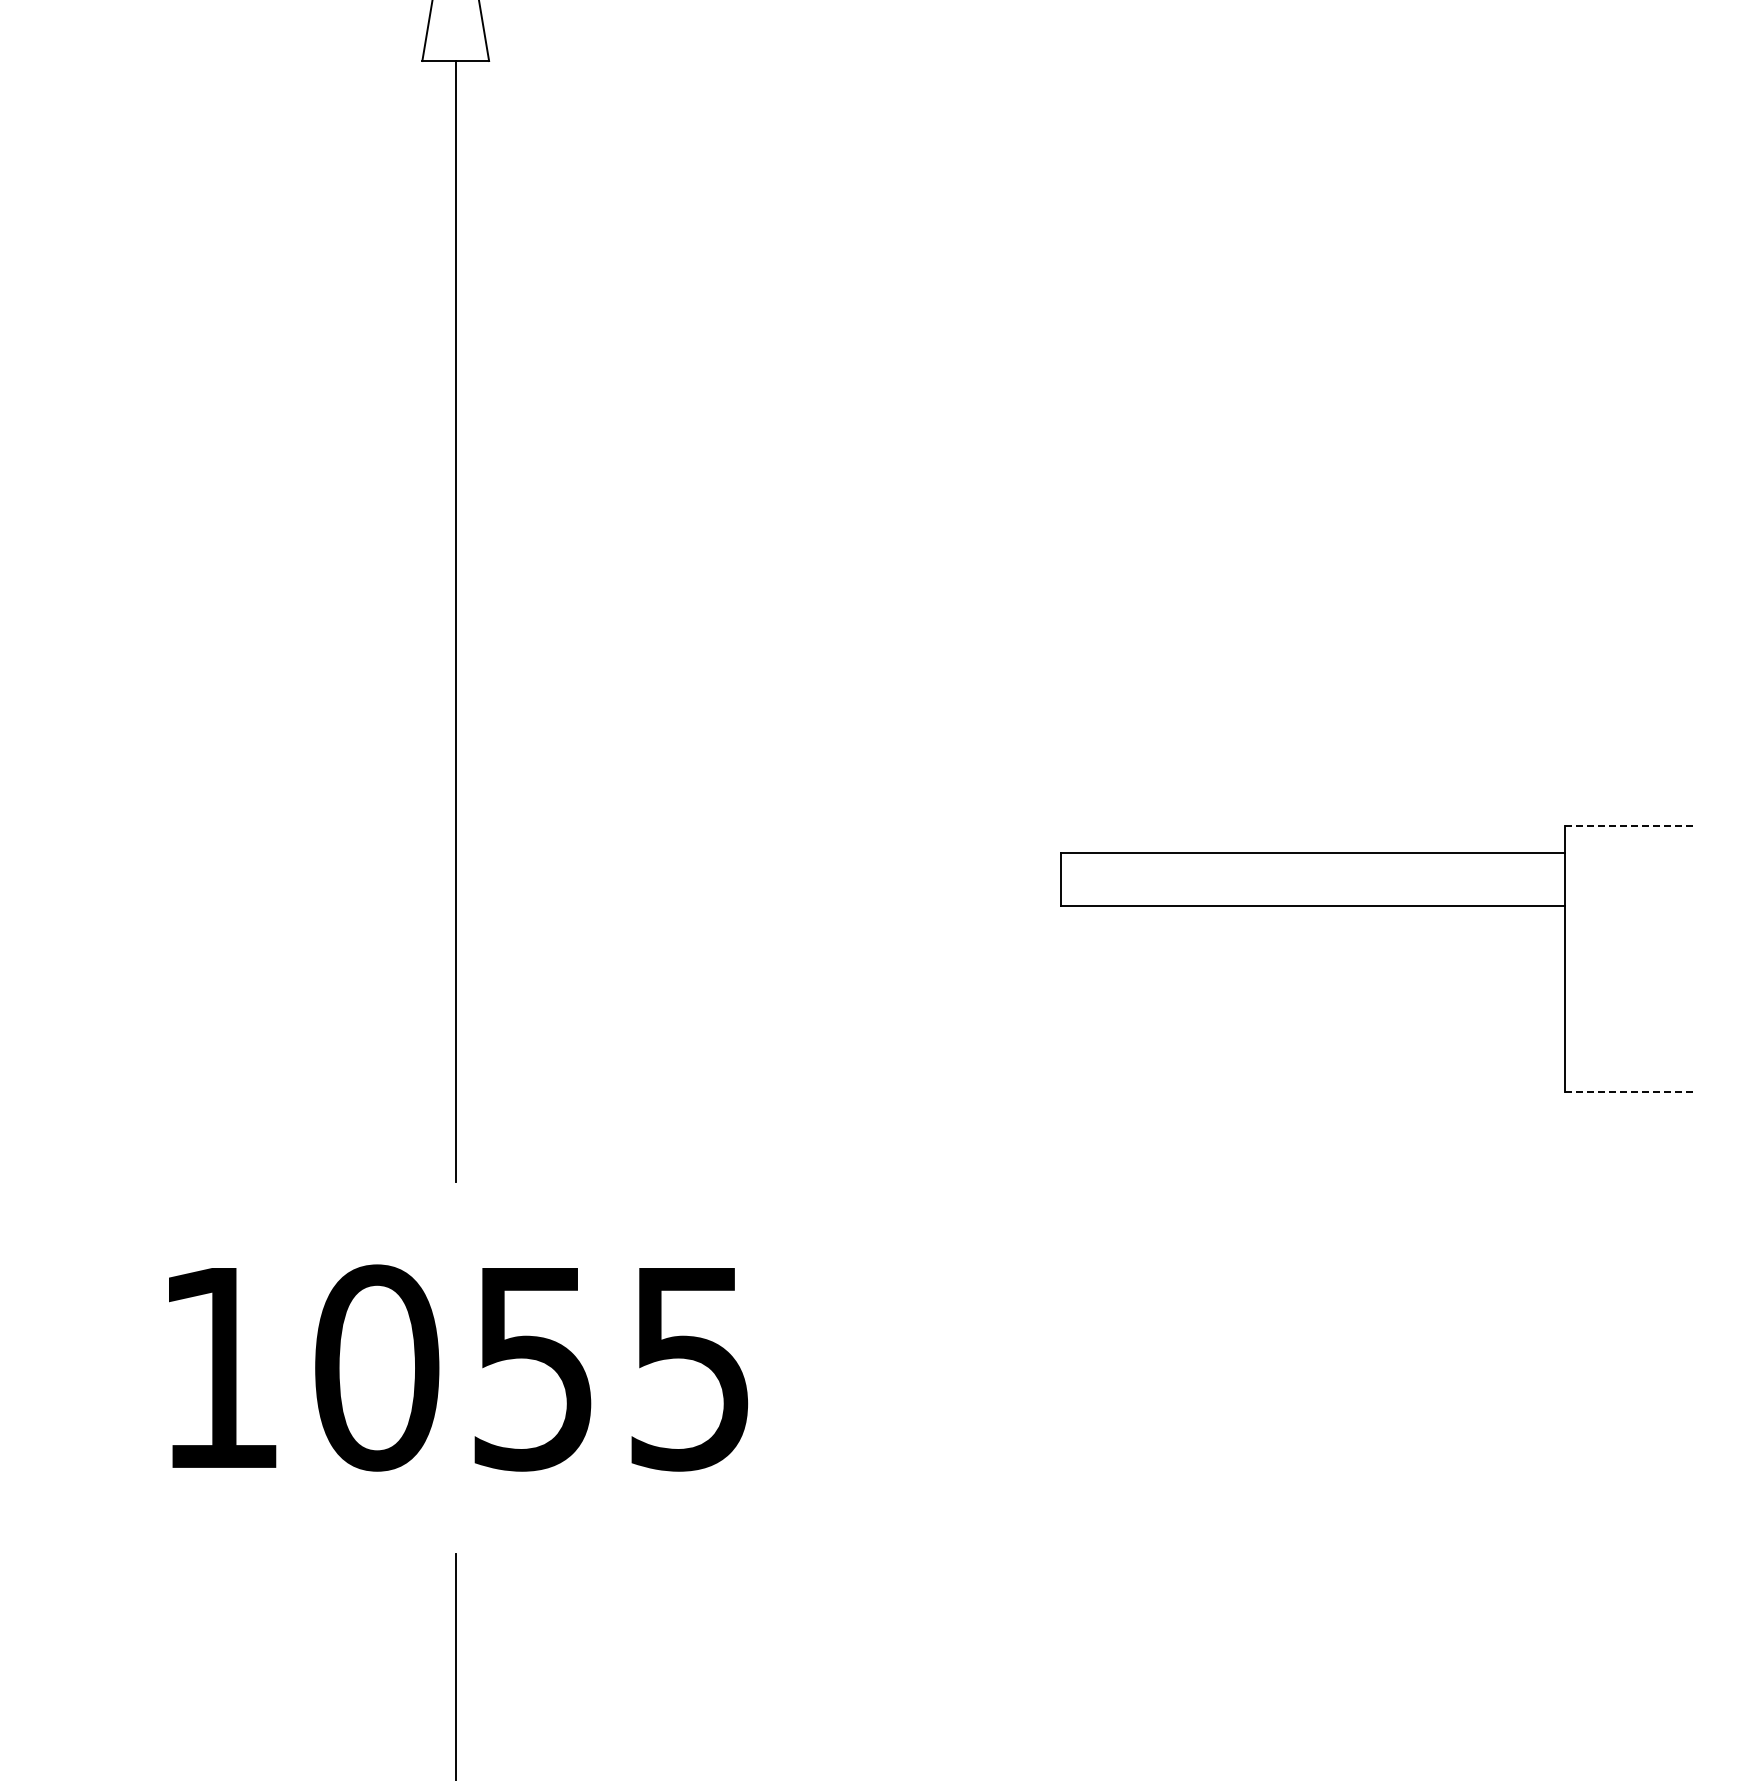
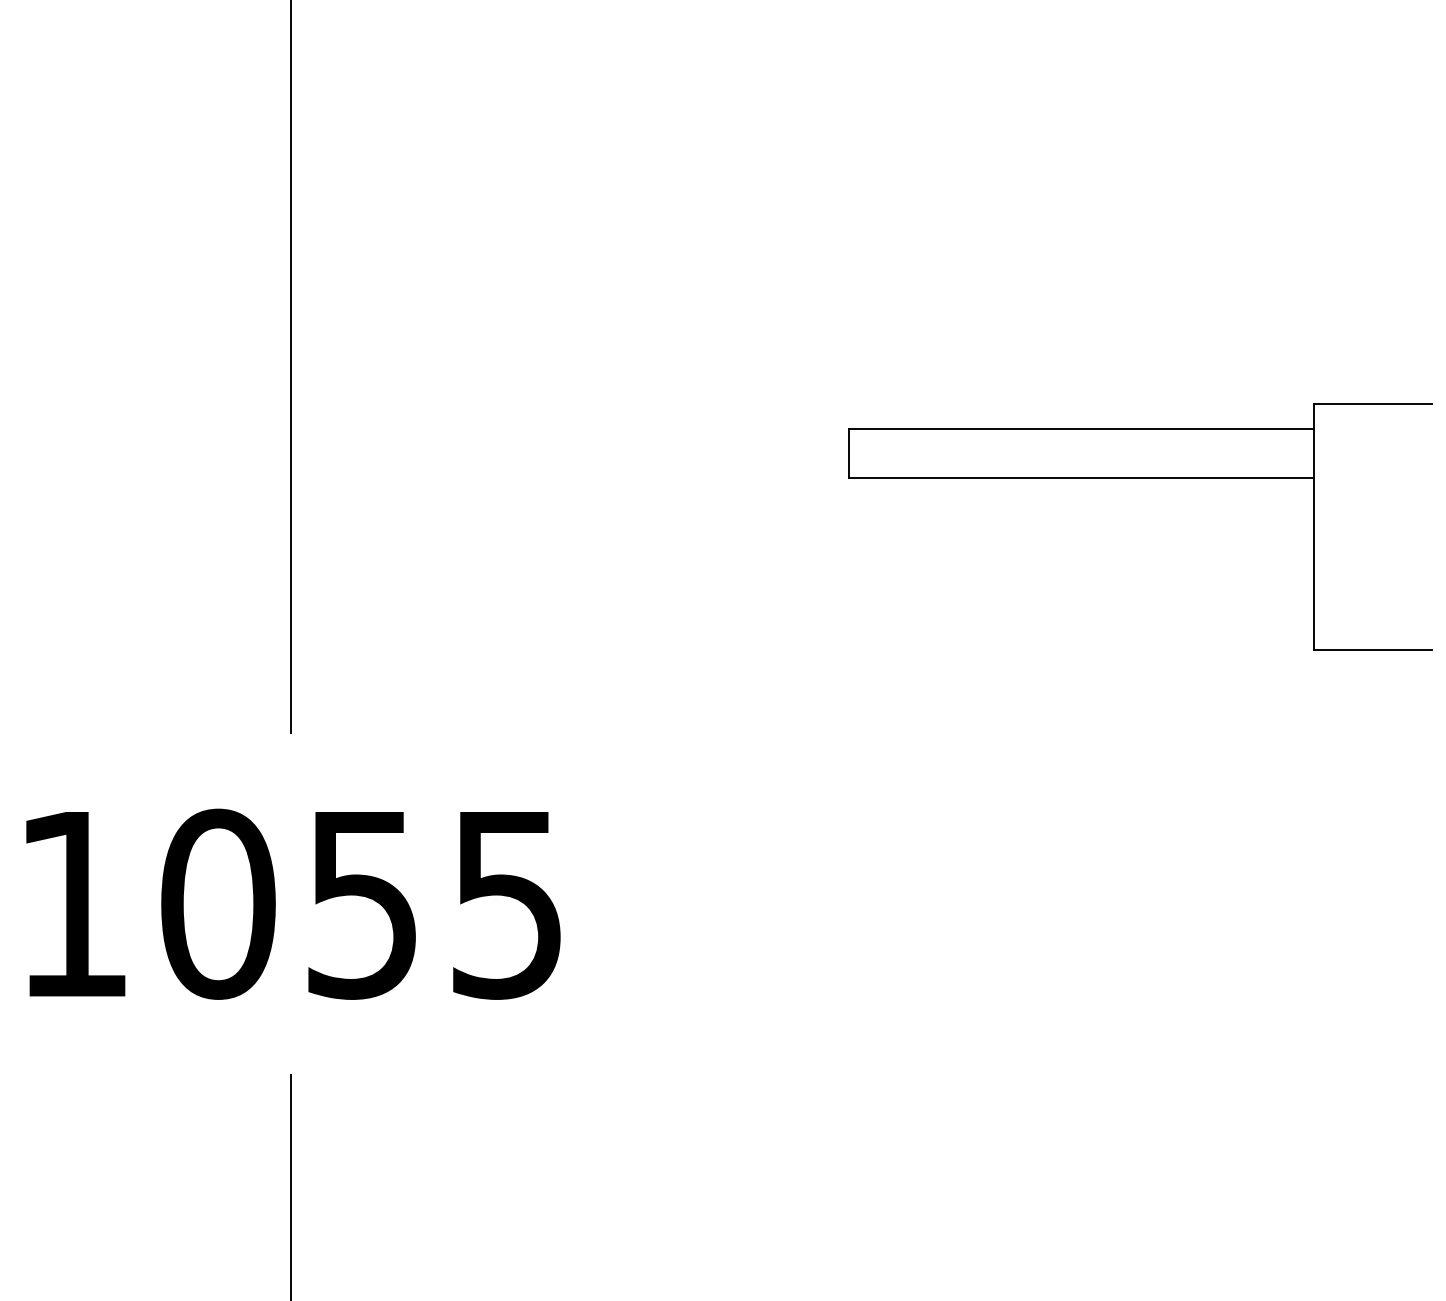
line: (1628, 825) -> (1372, 403), dashed -> solid
line: (1628, 1092) -> (1372, 650), dashed -> solid

